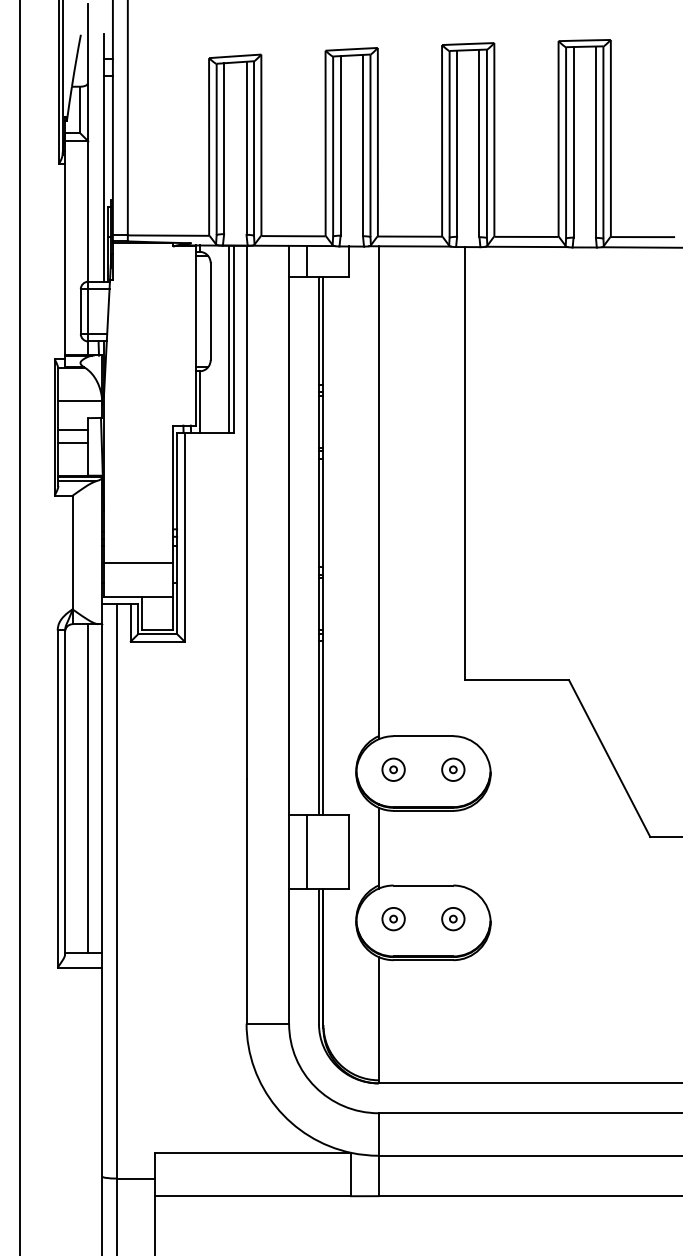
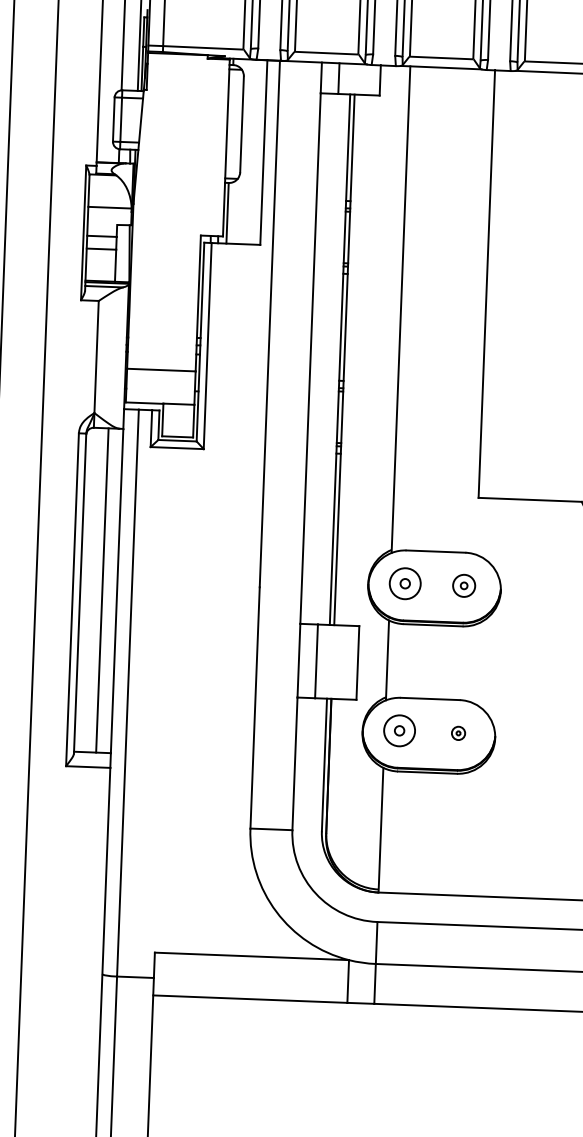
line: (229, 338) -> (259, 151), removed
part: (393, 769) -> (405, 583), size x1.4
part: (393, 919) -> (399, 731), size x1.4
part: (453, 919) -> (458, 733), size x0.6

